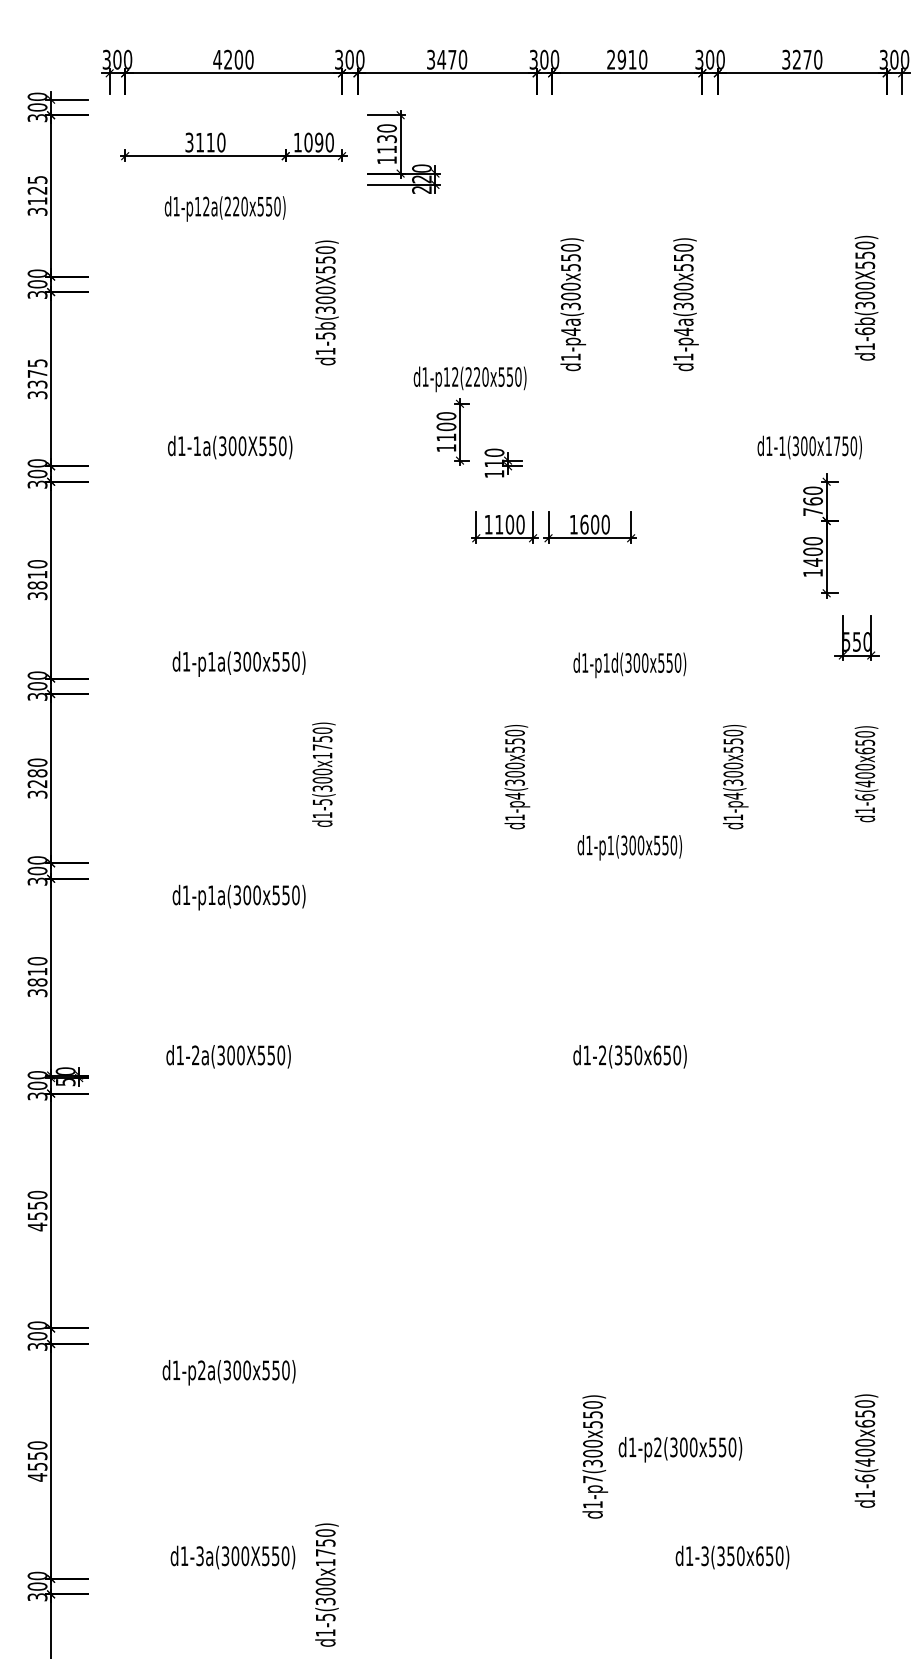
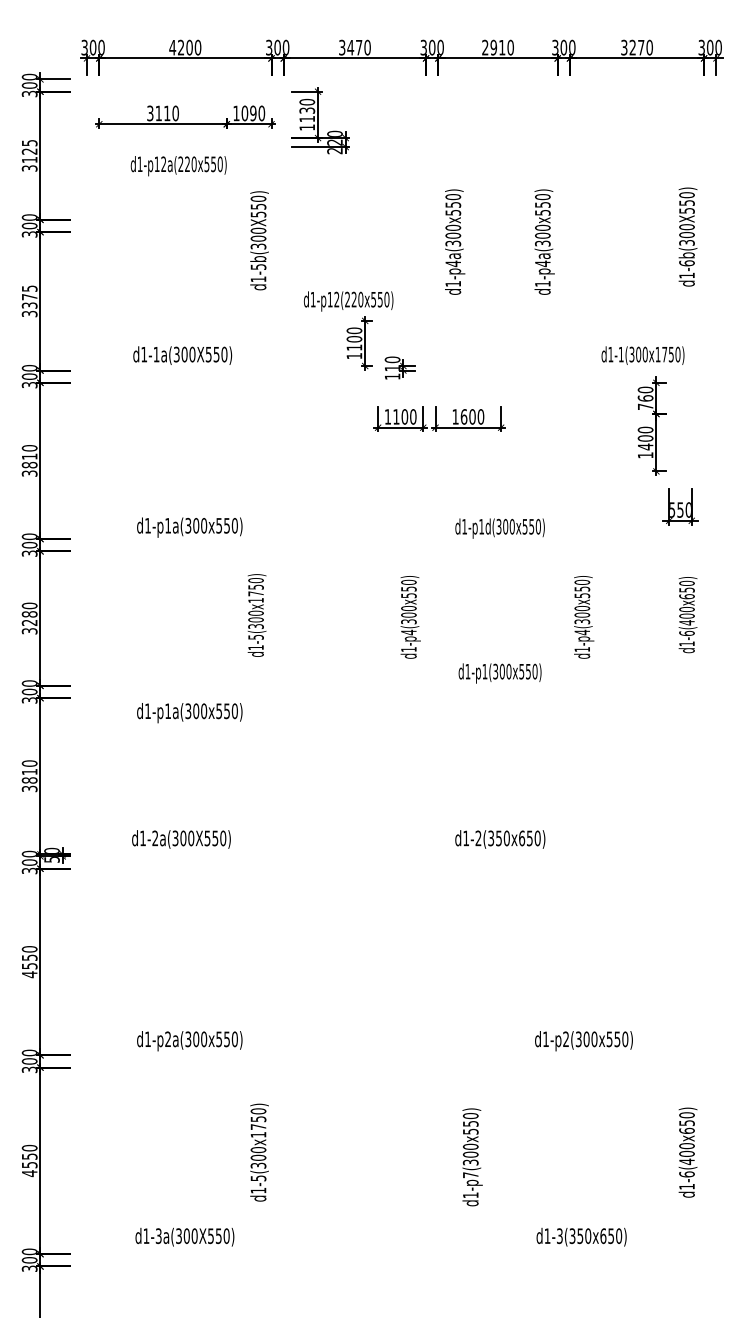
text: (469, 379) -> (348, 301), moved
text: (228, 1372) -> (189, 1041), moved
text: (680, 1449) -> (584, 1041), moved
text: (326, 1584) -> (259, 1152), moved

